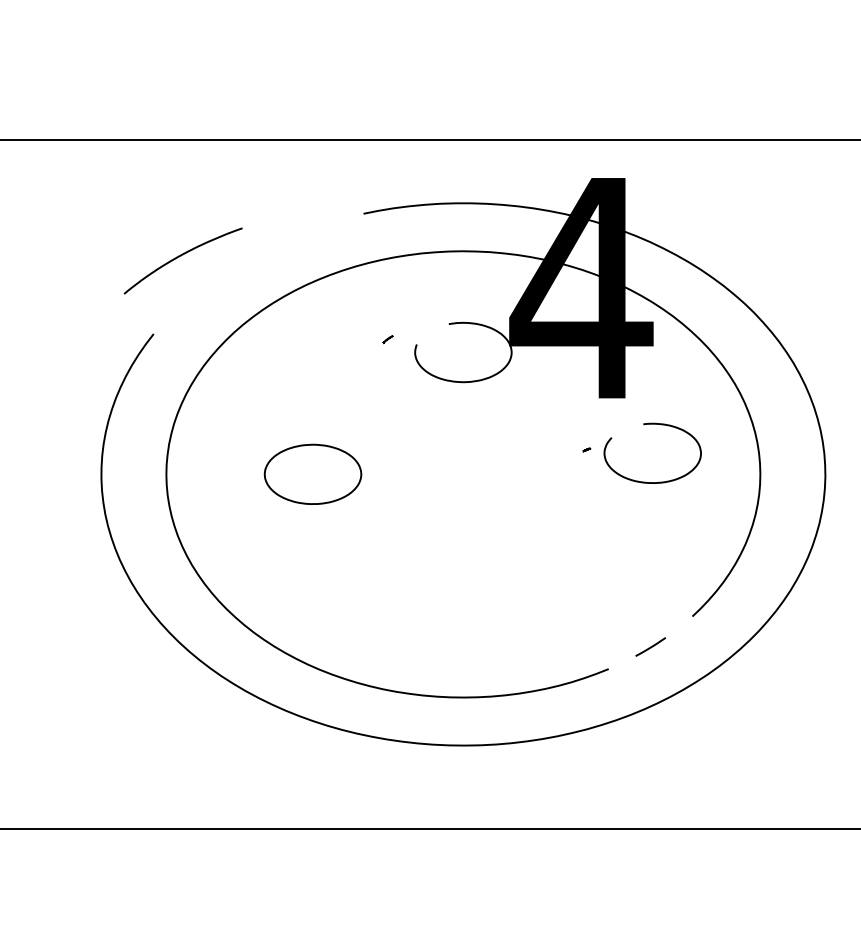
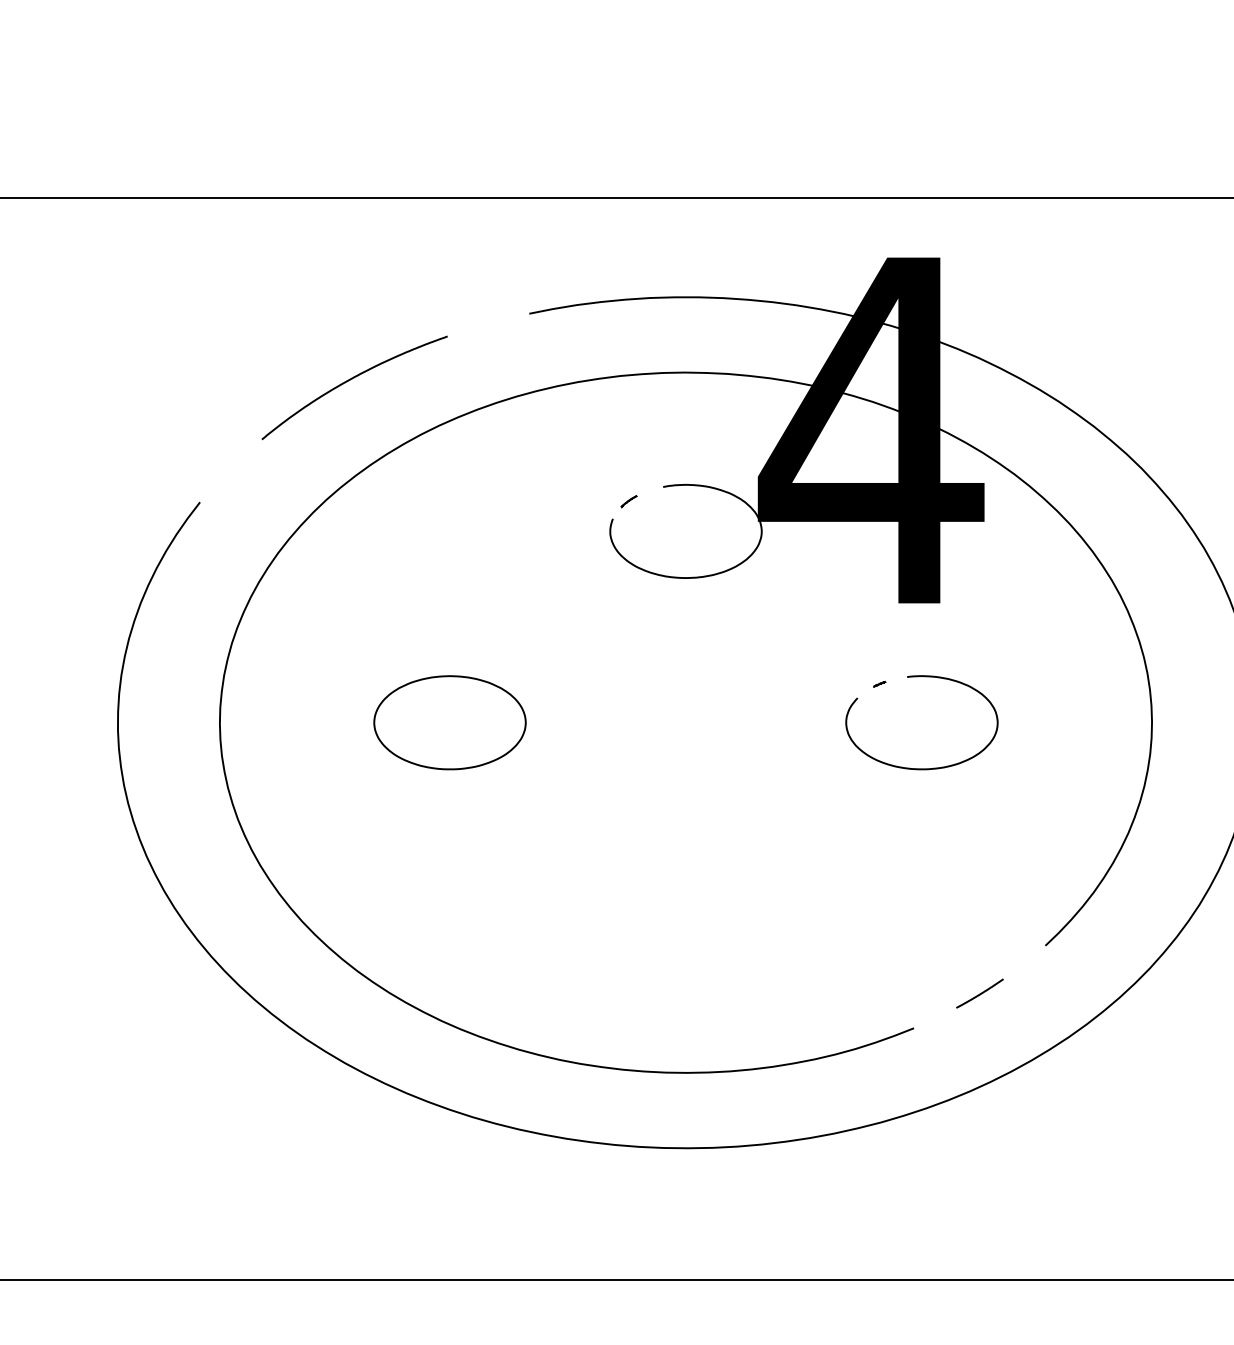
curve: (181, 256) -> (351, 380), moved
curve: (387, 339) -> (628, 501), moved
curve: (652, 424) -> (921, 677), moved

